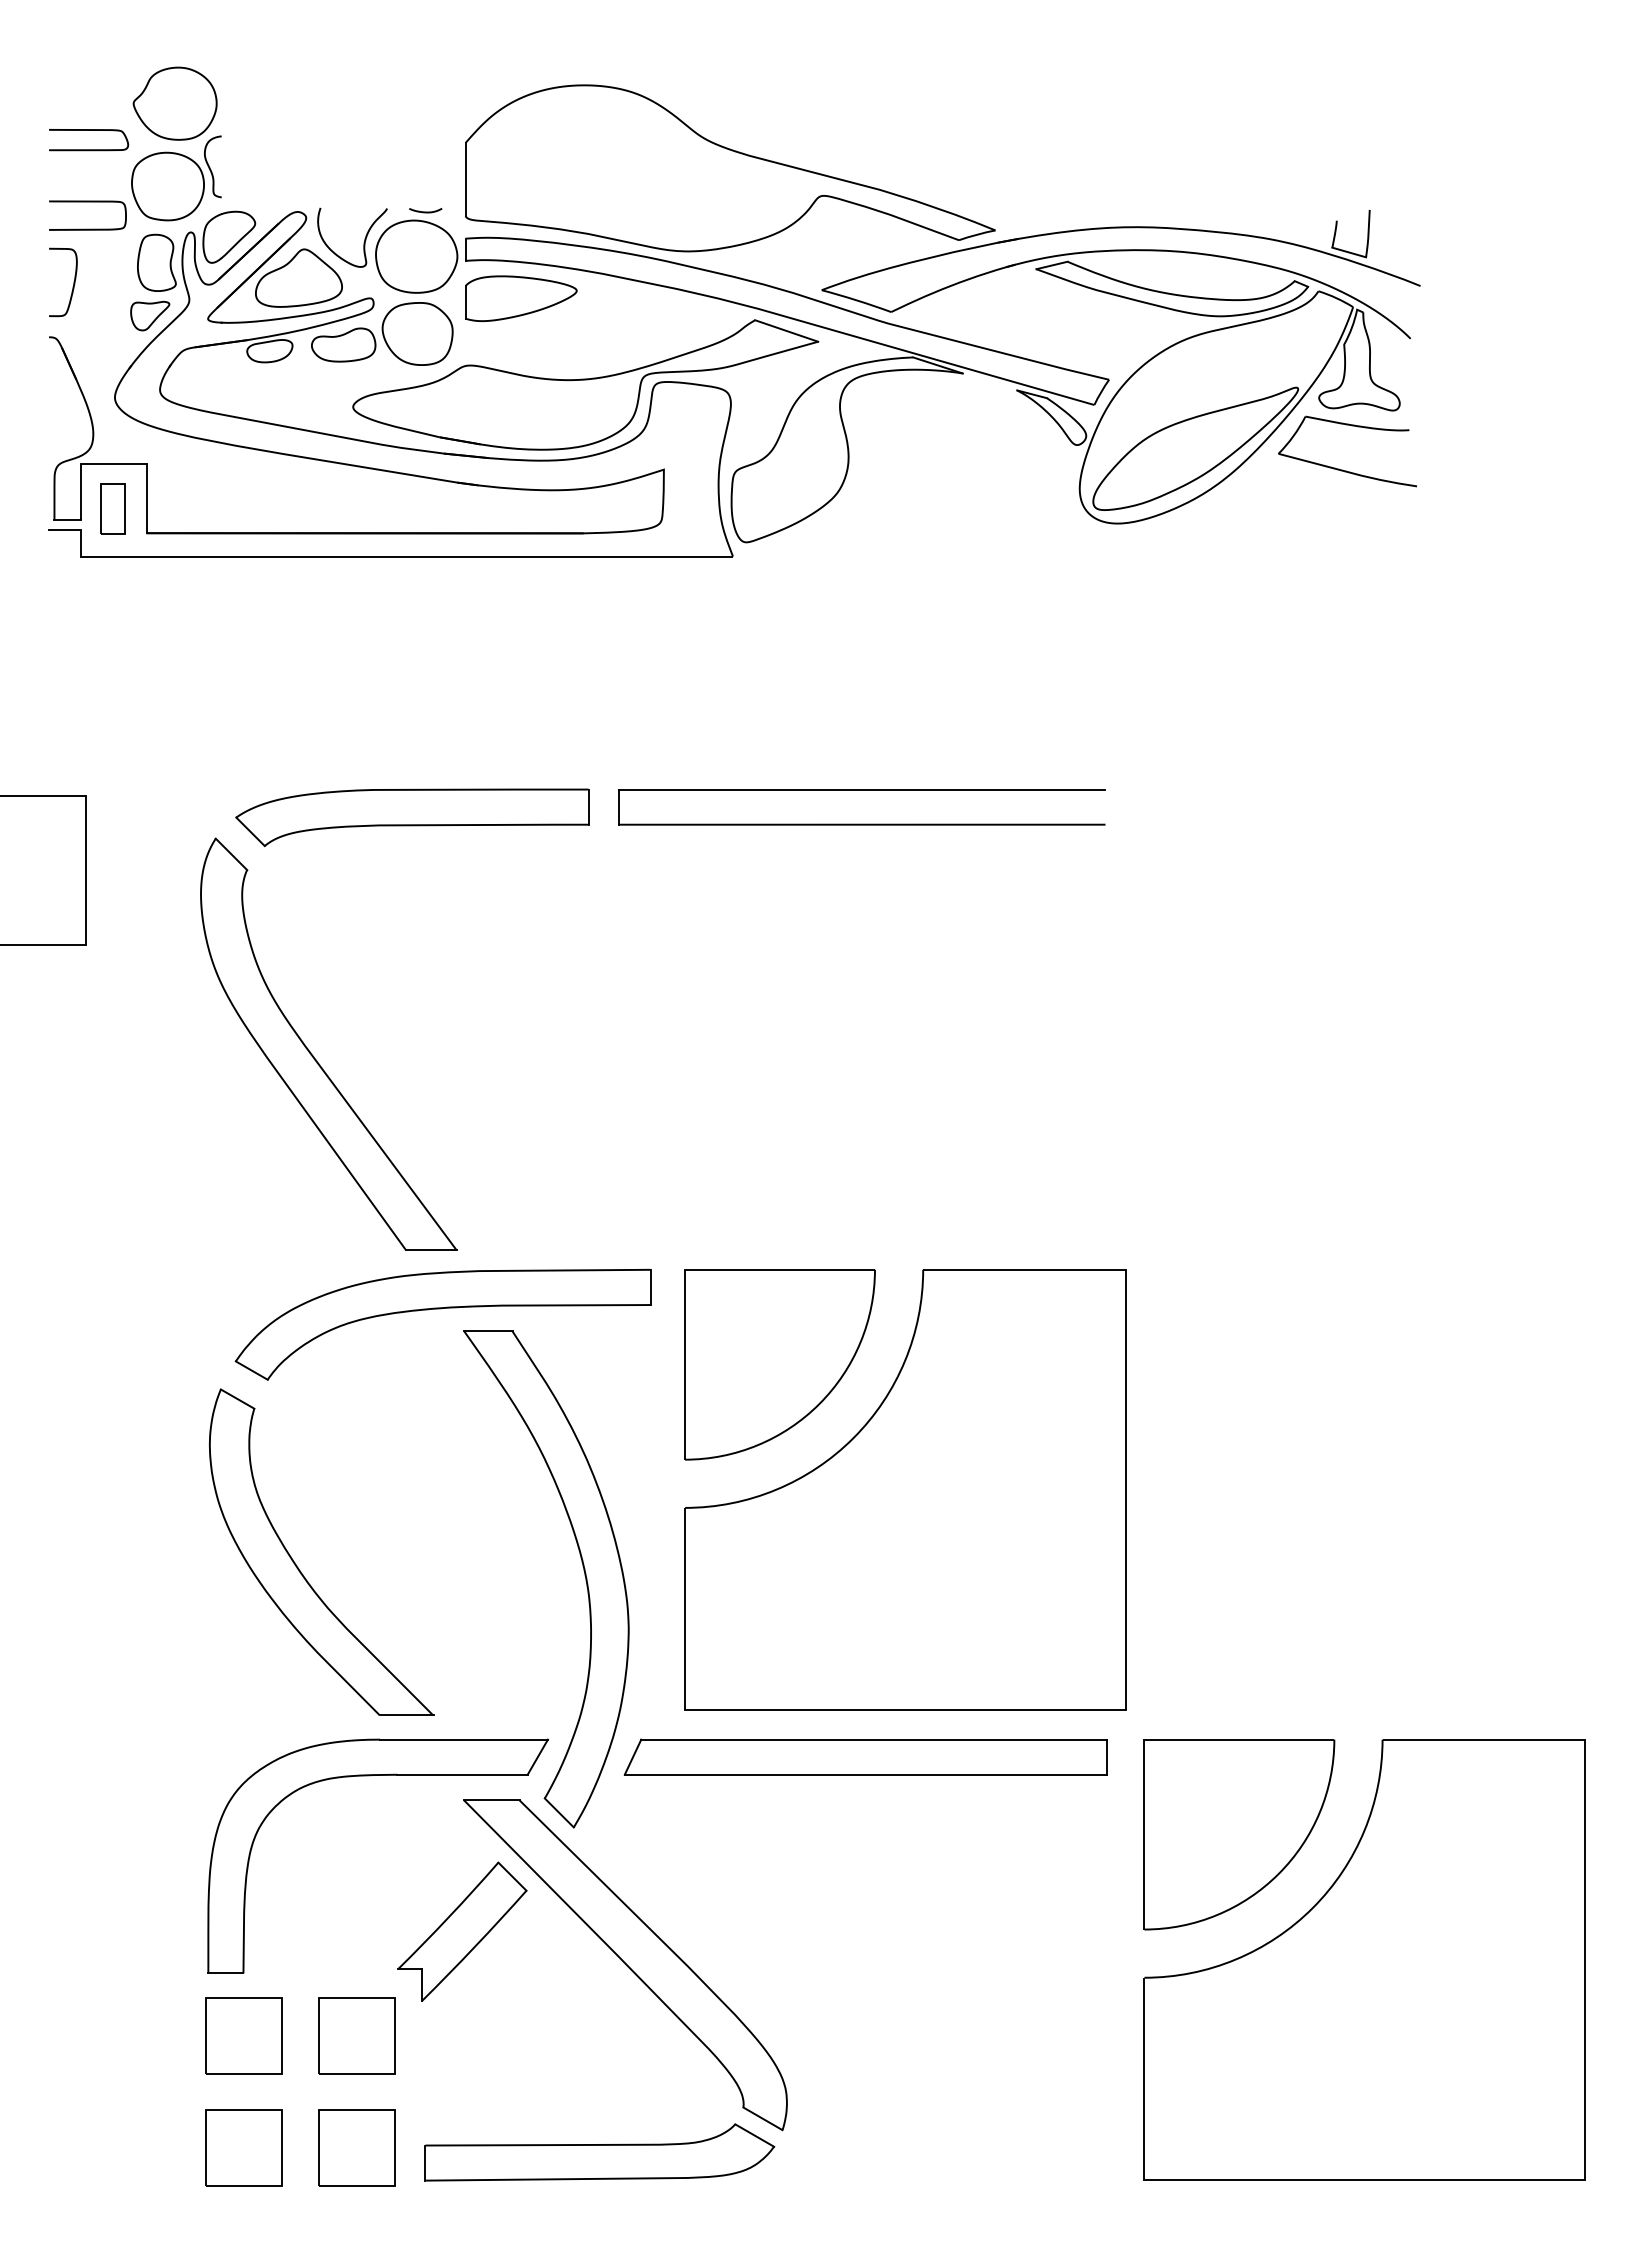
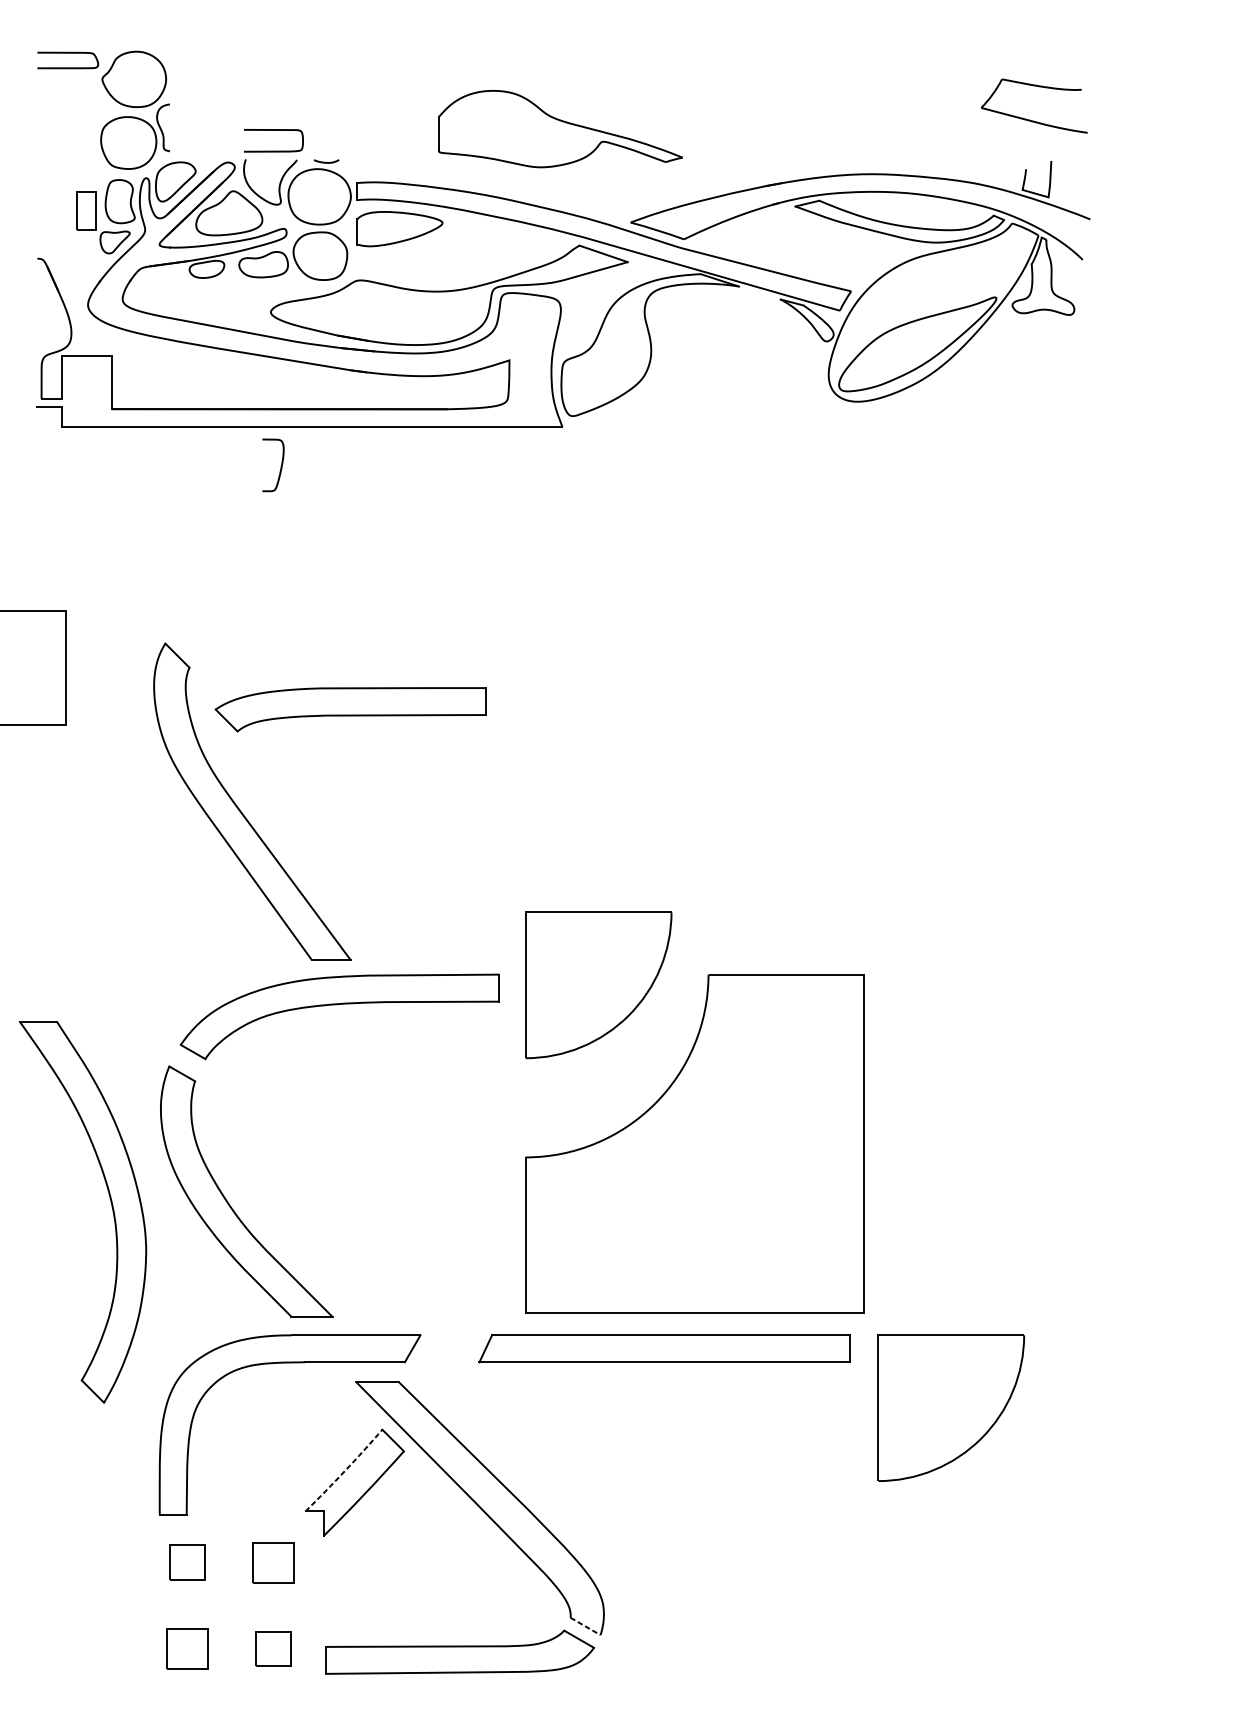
curve: (89, 149) -> (68, 67), moved
part: (730, 168) -> (560, 129), size x0.6
curve: (87, 202) -> (273, 130), moved
curve: (72, 286) -> (280, 468), moved
part: (1342, 469) -> (1030, 119), moved
part: (112, 508) -> (86, 210), moved
part: (412, 817) -> (351, 709), moved
part: (861, 823) -> (661, 632), removed
part: (779, 1364) -> (598, 985), moved
part: (583, 1570) -> (111, 1205), moved
arc: (449, 1916) -> (344, 1471), solid -> dashed
part: (1364, 1959) -> (1047, 1504), removed
part: (243, 2035) -> (186, 1562), size x0.6
part: (356, 2035) -> (273, 1562), size x0.7
line: (762, 2118) -> (585, 1626), solid -> dashed
part: (243, 2147) -> (186, 1648), size x0.7
part: (356, 2147) -> (273, 1648), size x0.6

